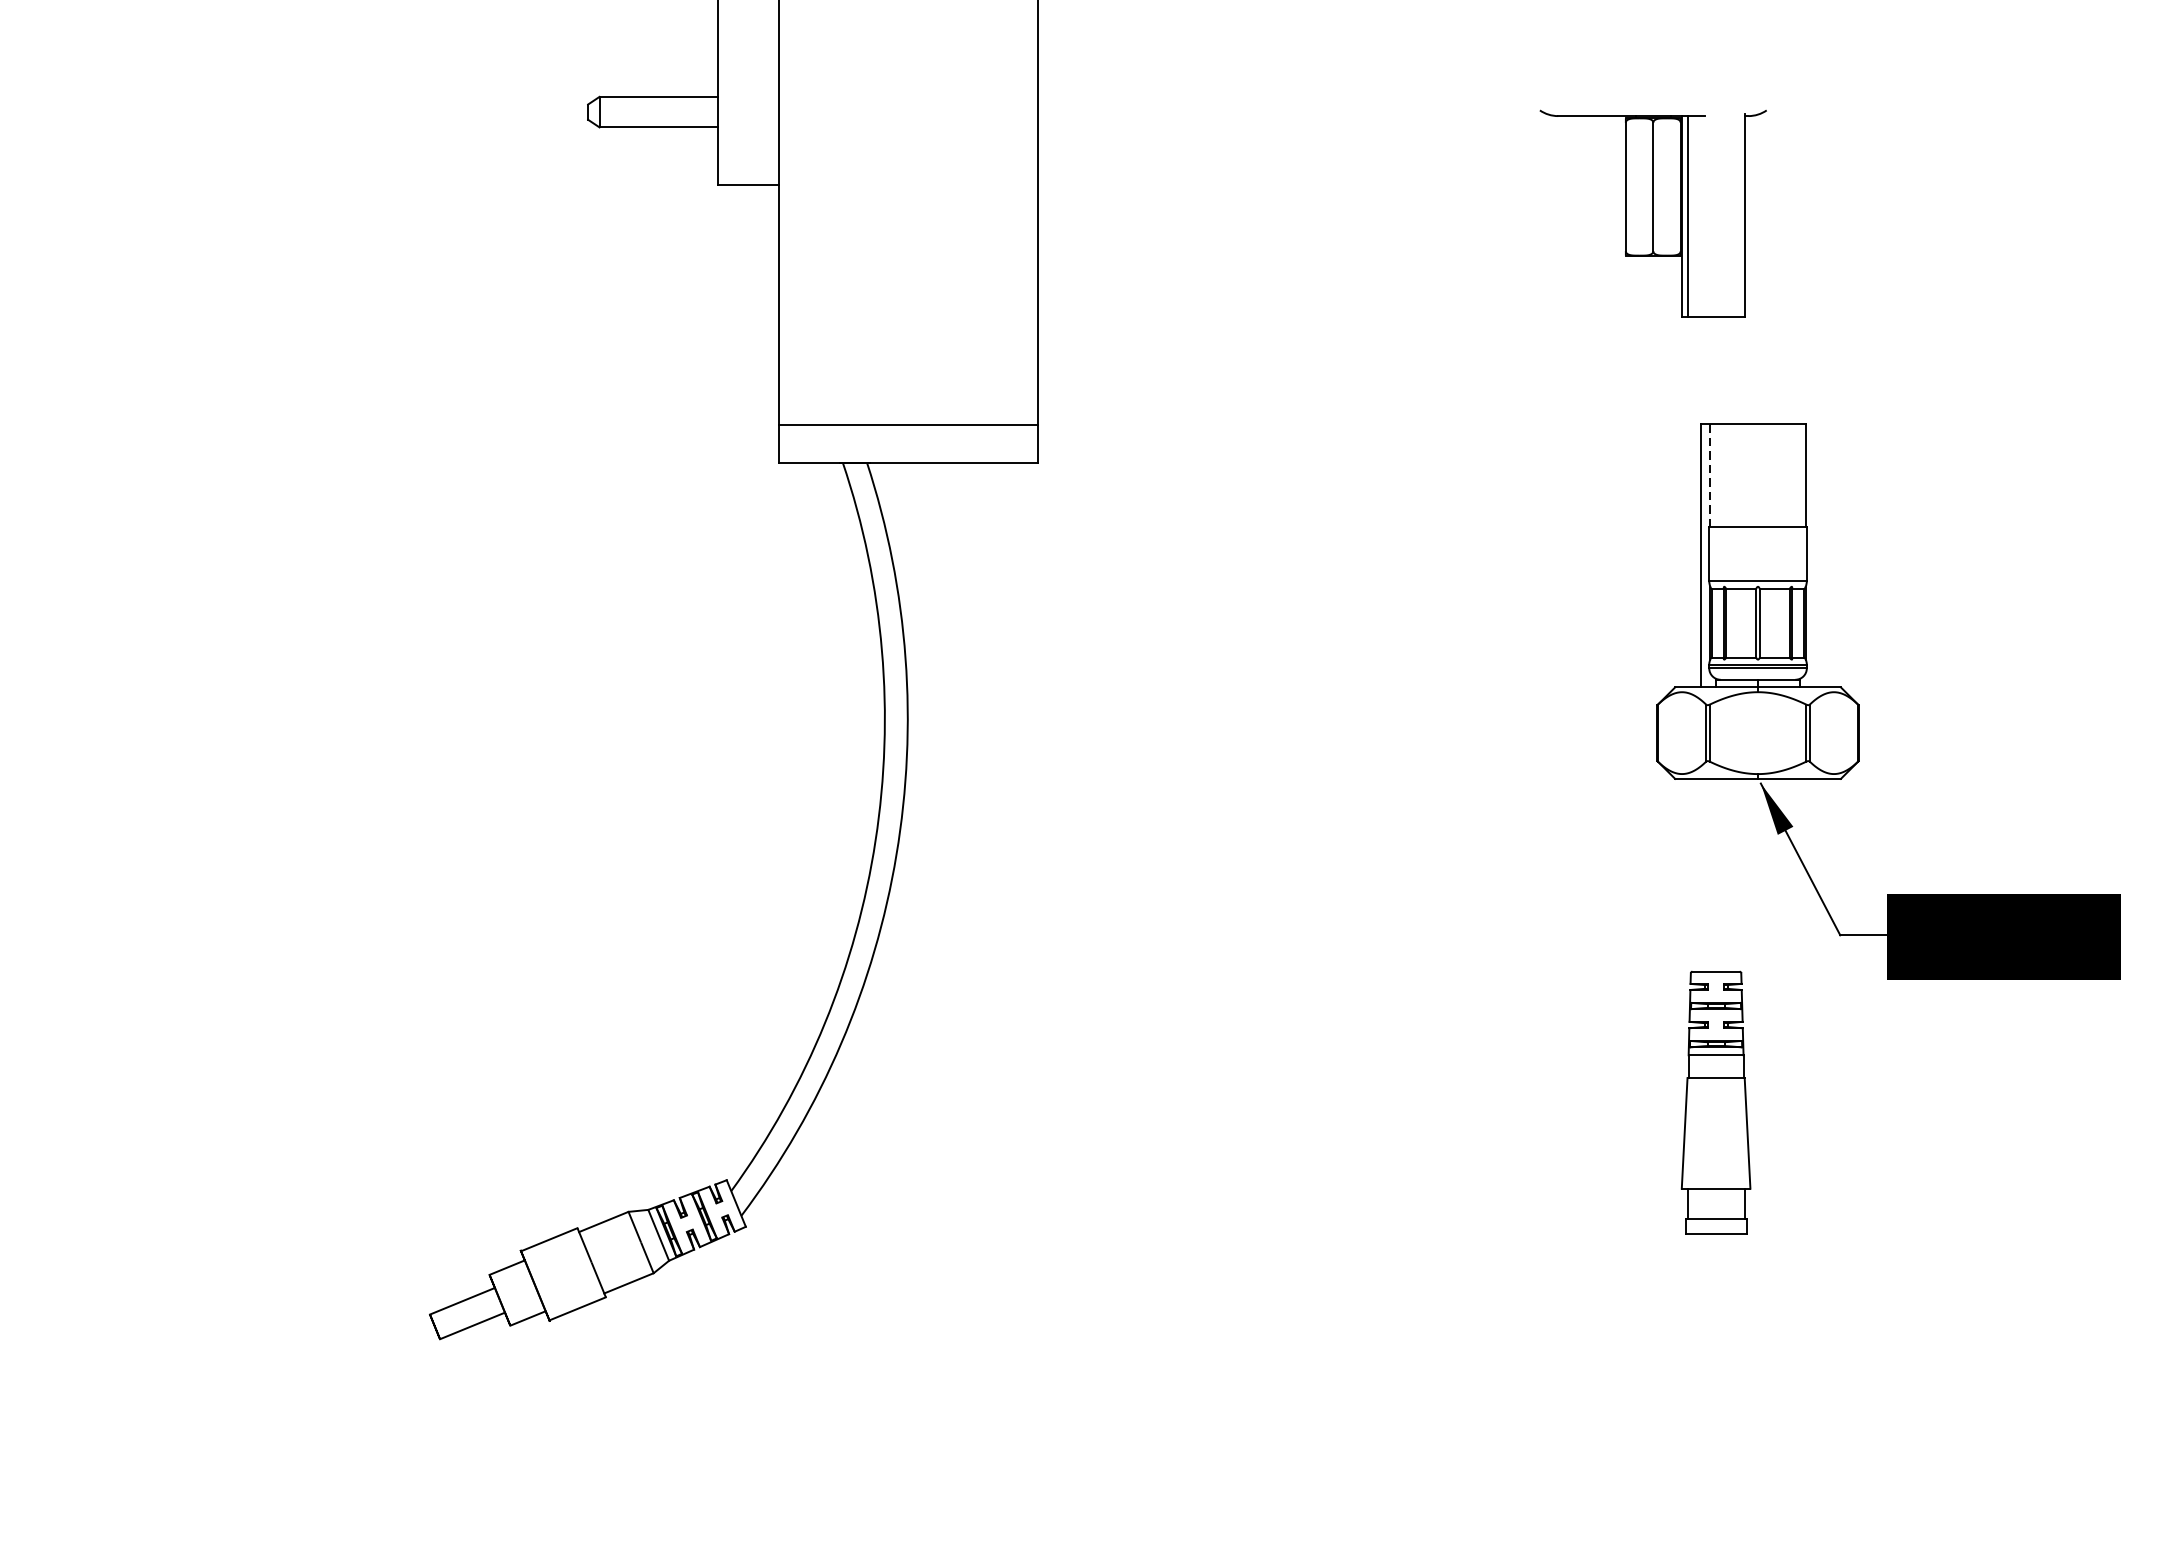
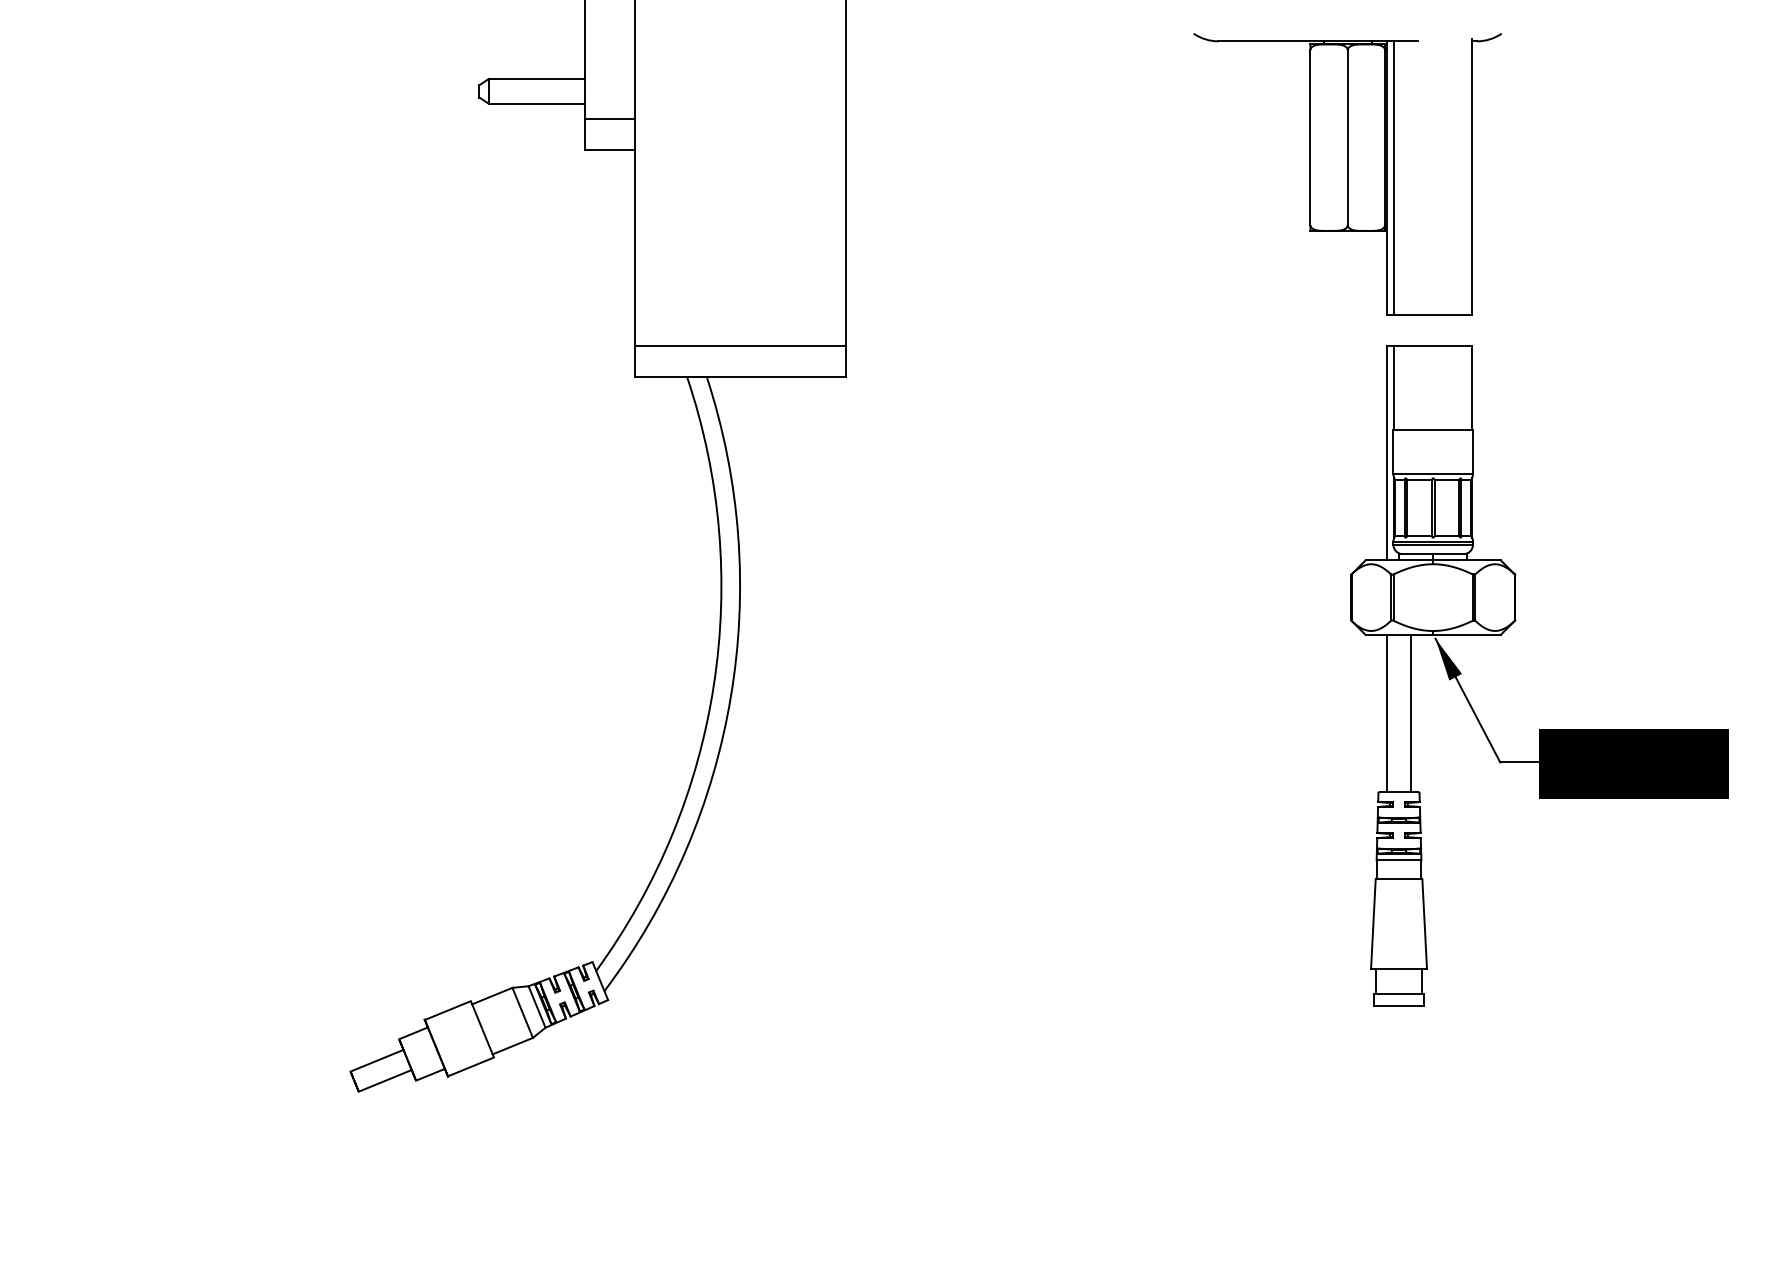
line: (747, 146) -> (609, 119), added
part: (1652, 214) -> (1347, 174), size x1.67
line: (1710, 475) -> (1394, 387), dashed -> solid
line: (1700, 875) -> (1386, 713), added
line: (1731, 875) -> (1411, 713), added

